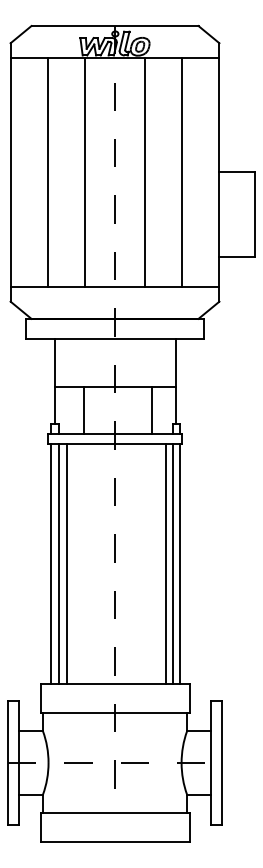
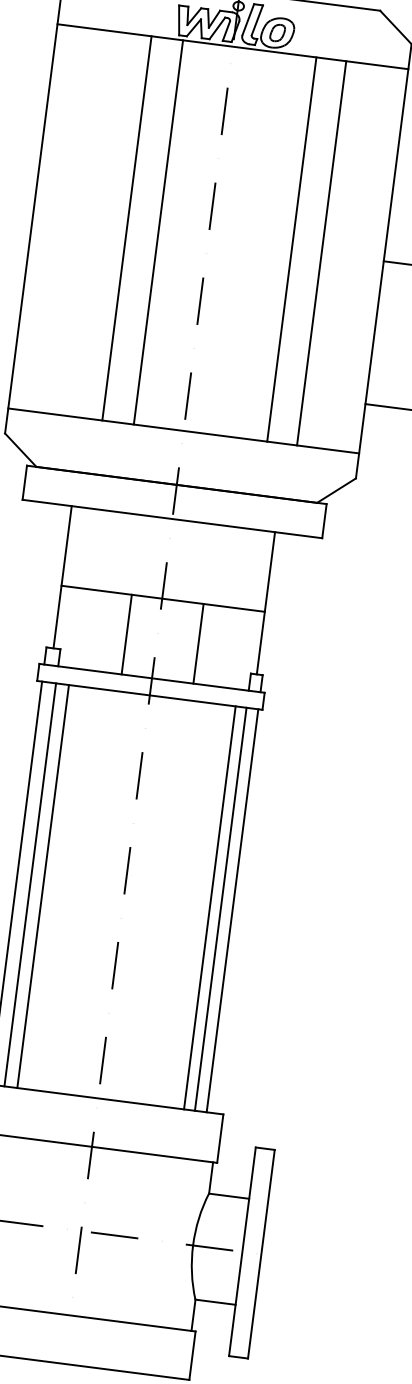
line: (47, 172) -> (126, 228), moved
line: (144, 172) -> (291, 249), moved
line: (83, 410) -> (125, 634), moved
line: (151, 410) -> (198, 644), moved

